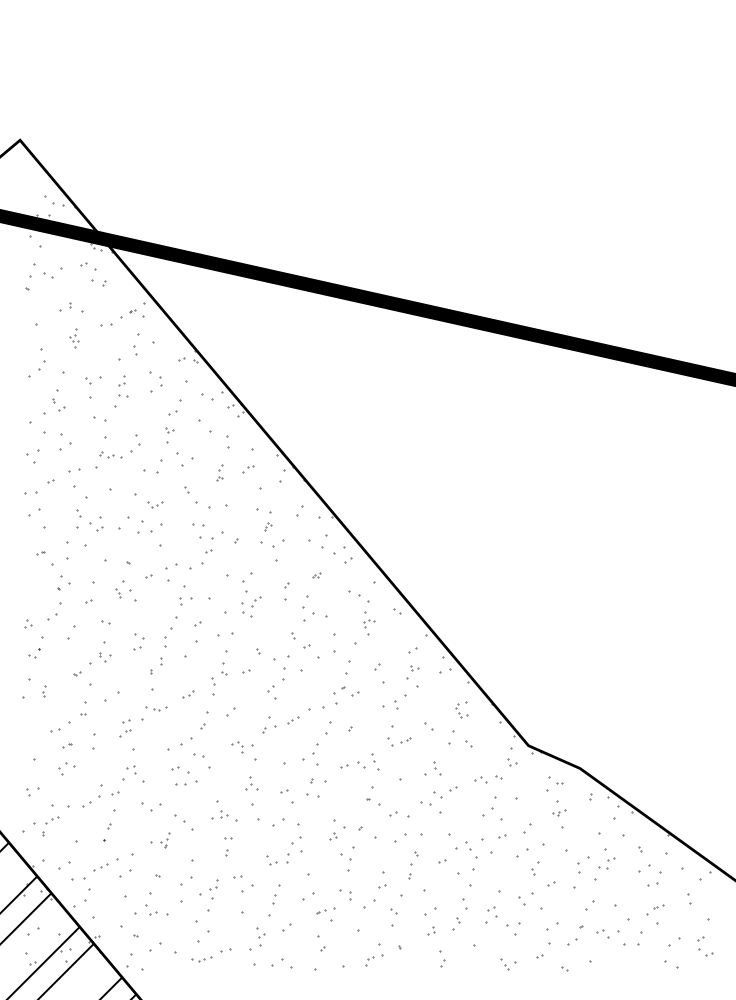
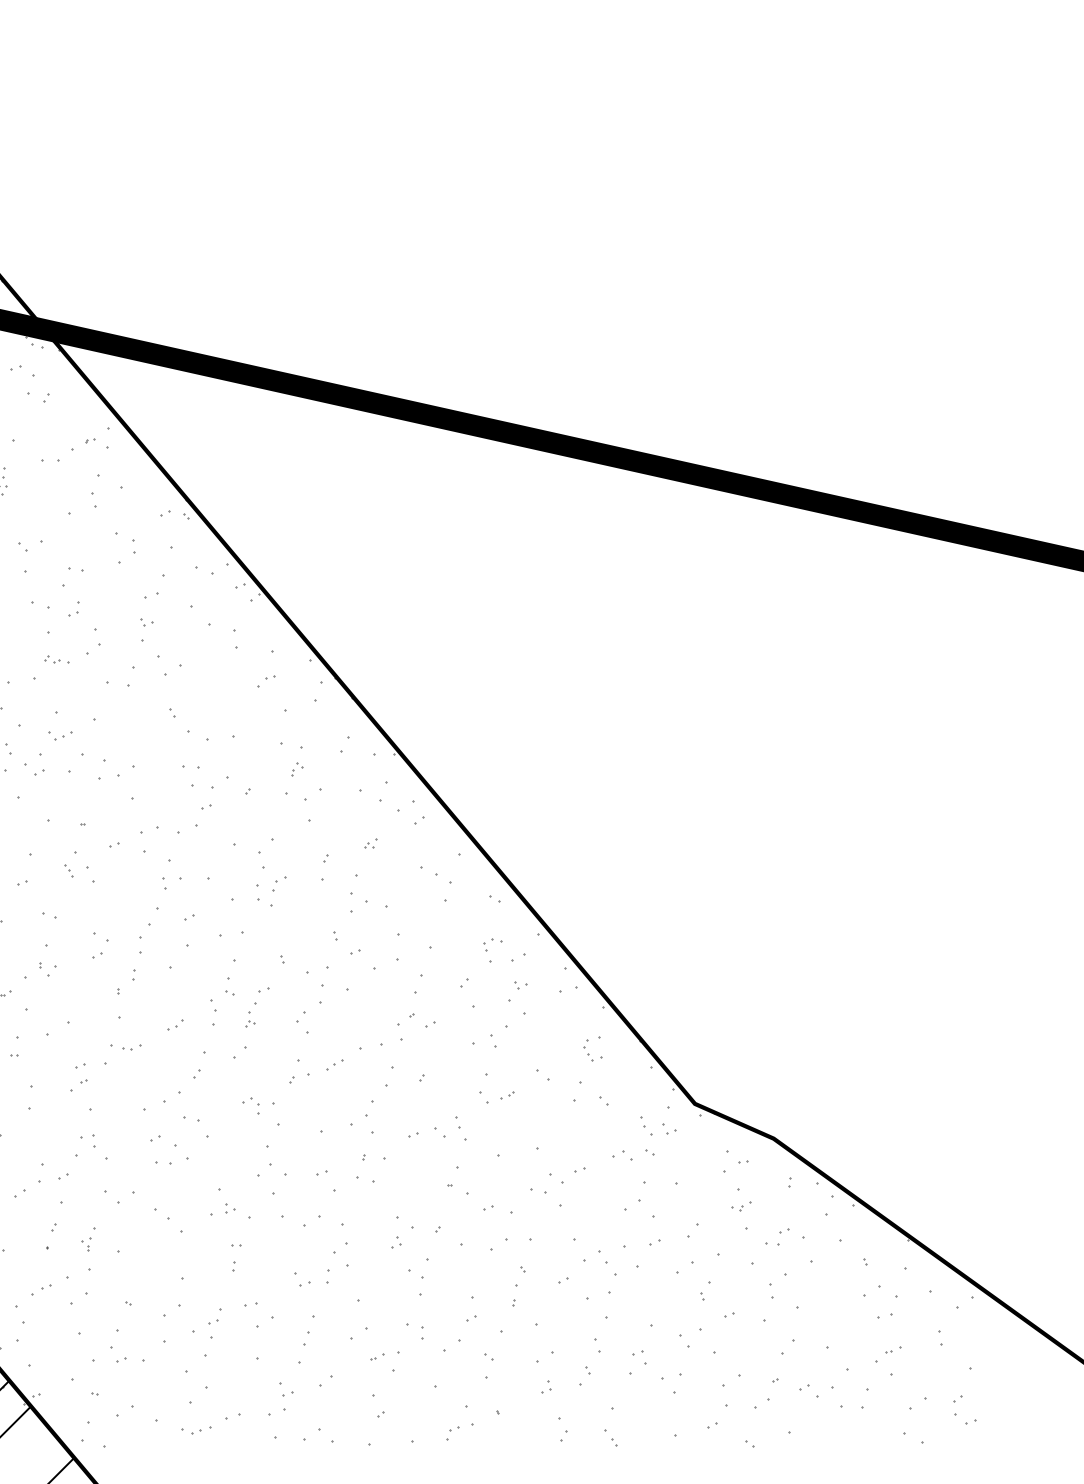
part: (121, 380) -> (73, 608), moved
part: (110, 454) -> (56, 659), size x0.7
part: (219, 472) -> (250, 1014), moved
part: (155, 504) -> (60, 735), moved
part: (369, 627) -> (493, 950), moved
part: (437, 768) -> (647, 1126), moved
part: (251, 783) -> (271, 1161), size x1.6
part: (165, 840) -> (88, 1239), moved
part: (606, 863) -> (777, 1237), moved
part: (504, 964) -> (610, 1438), moved

